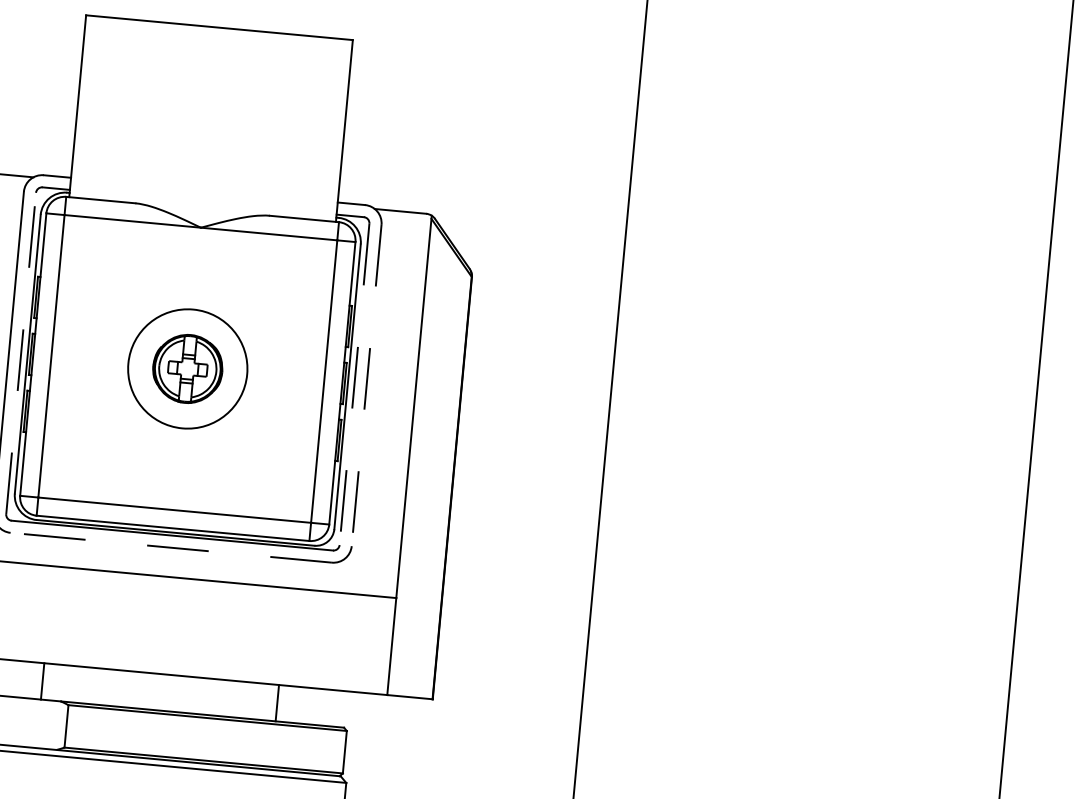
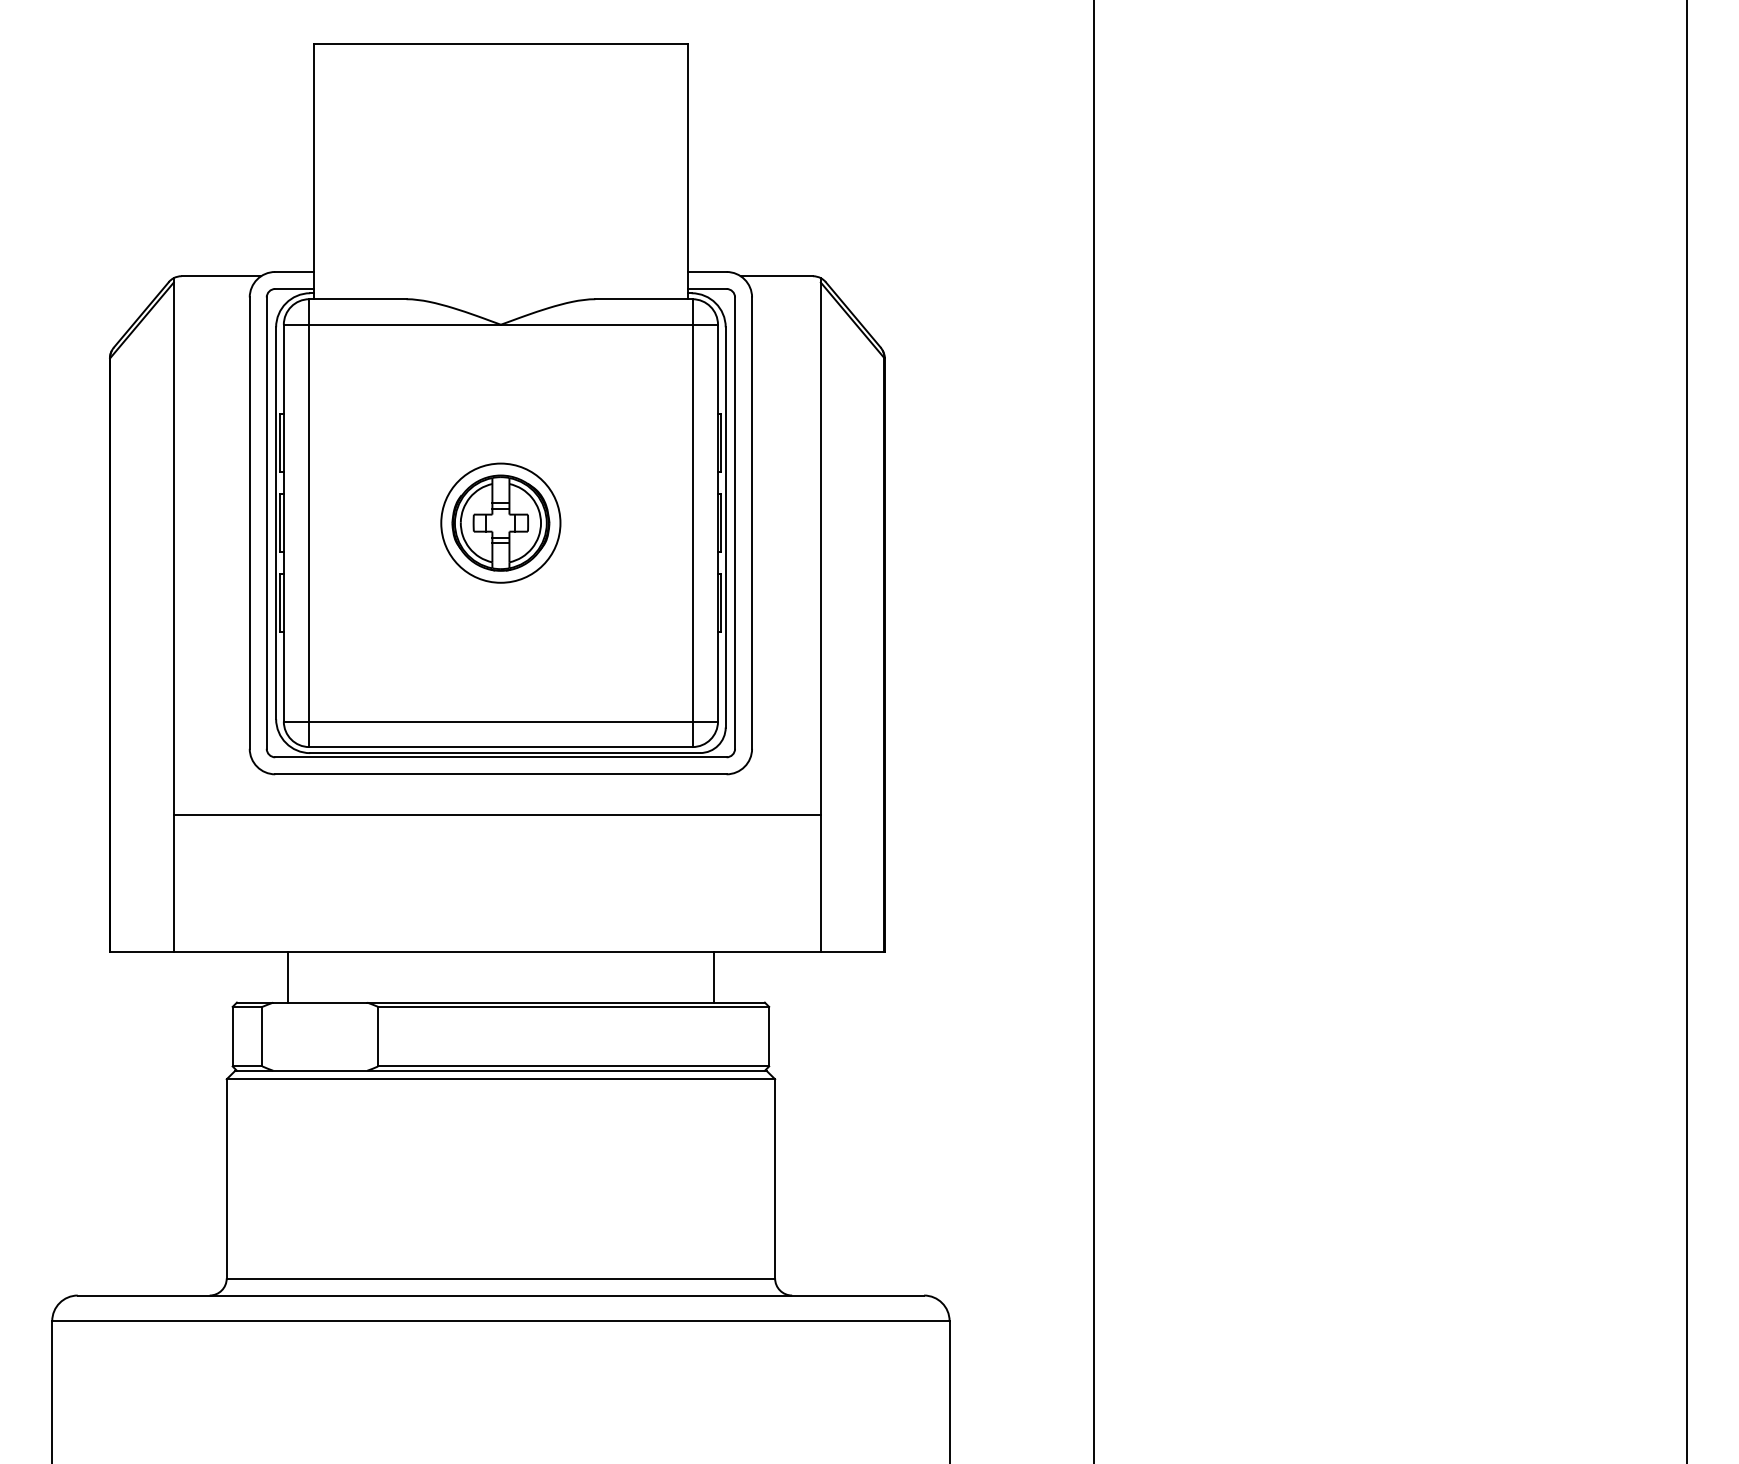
line: (20, 353) -> (266, 523), dashed -> solid
circle: (187, 368) -> (500, 522), size x0.71
line: (354, 384) -> (735, 523), dashed -> solid
line: (366, 385) -> (752, 523), dashed -> solid
line: (170, 547) -> (500, 774), dashed -> solid
line: (42, 681) -> (288, 976), moved
line: (277, 702) -> (713, 976), moved

